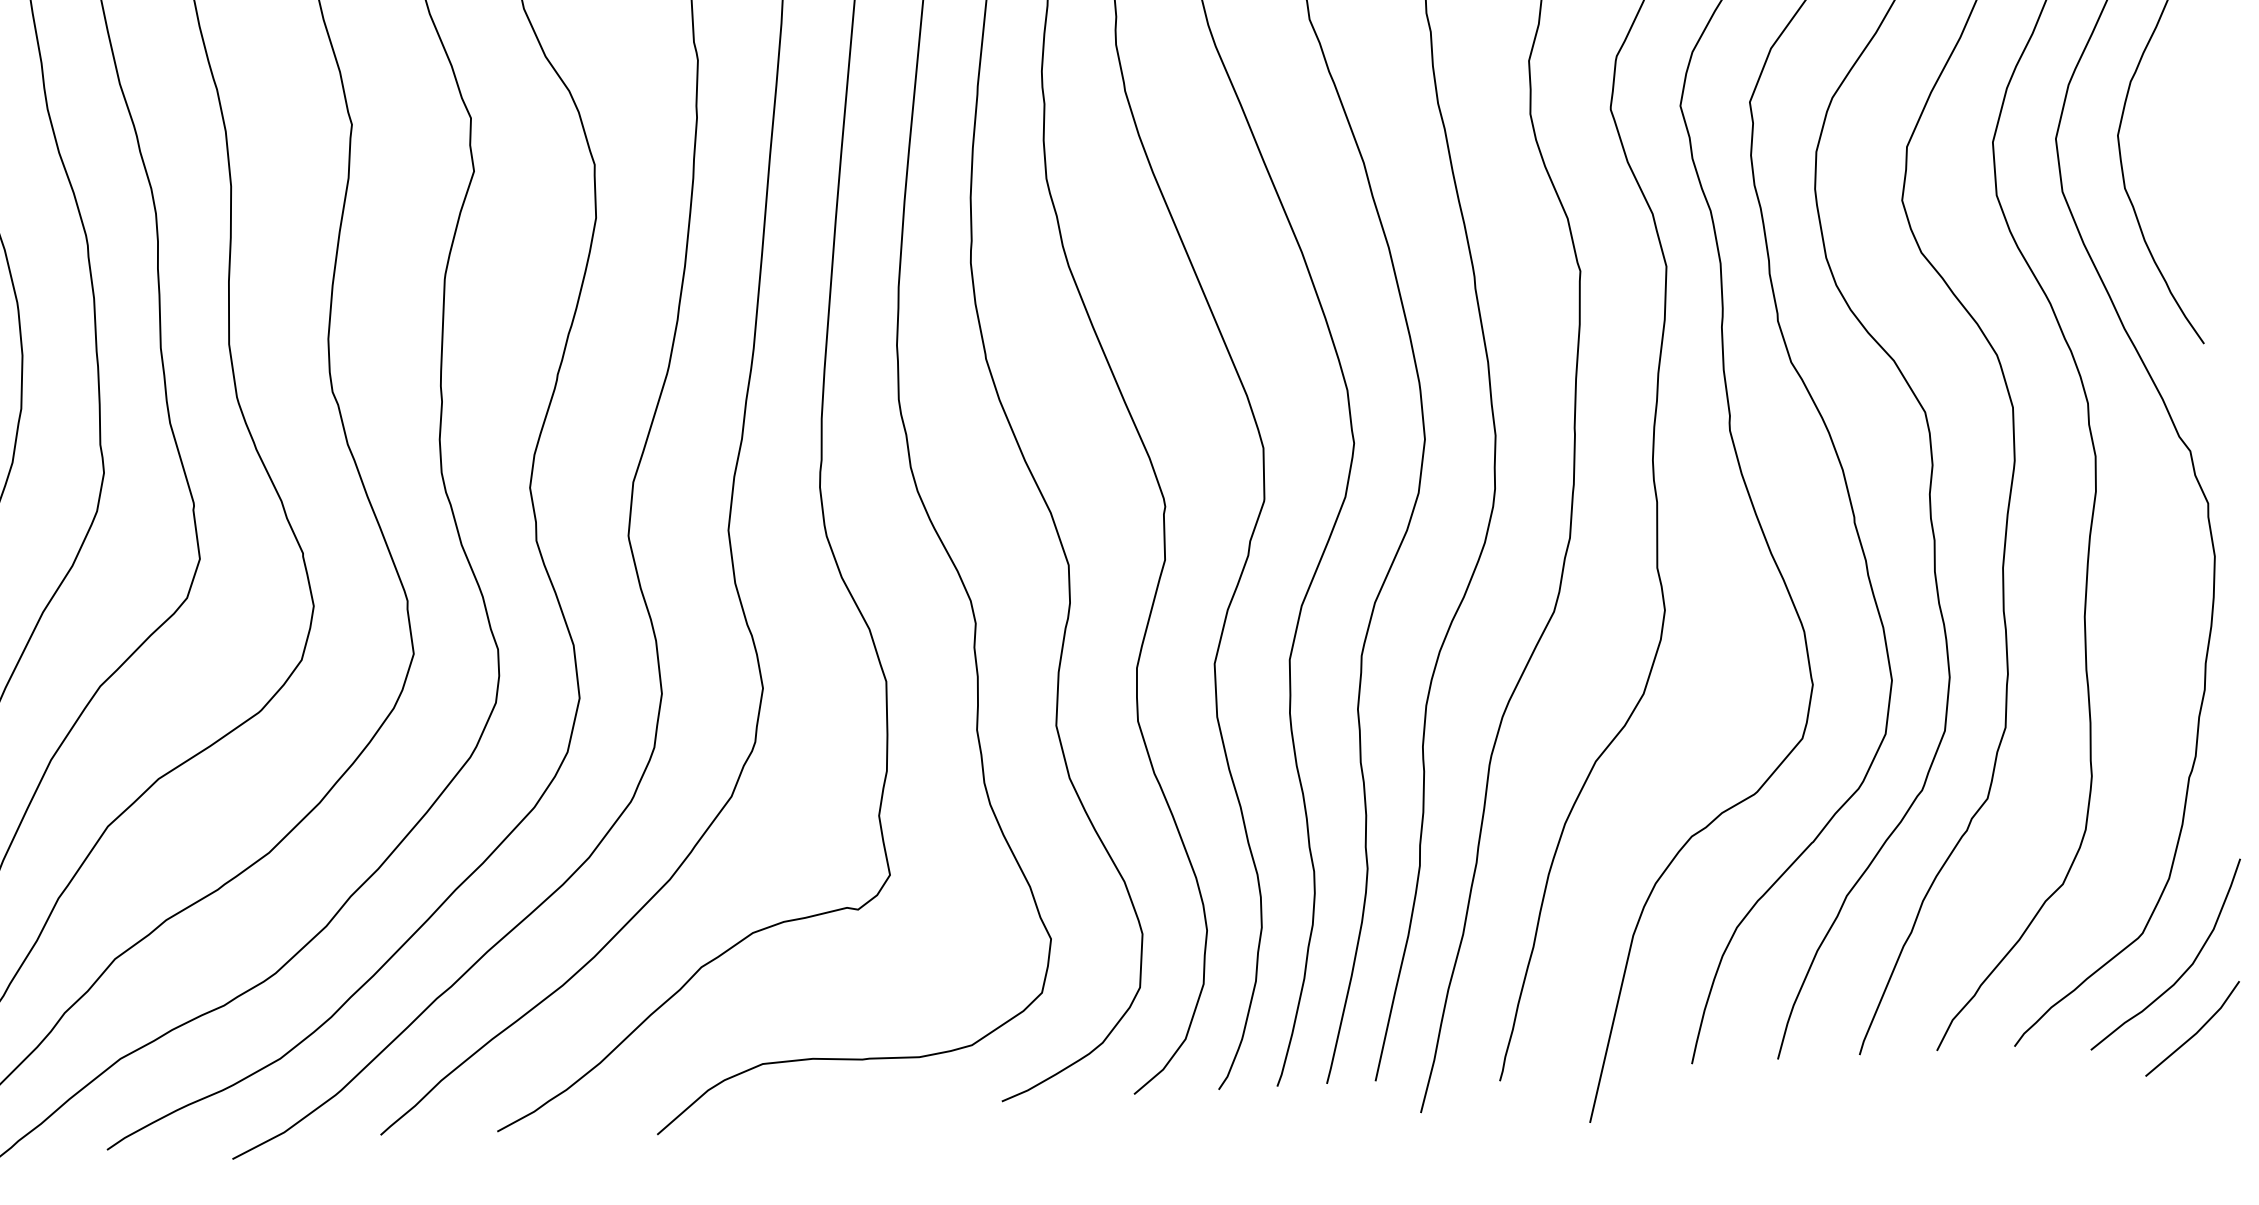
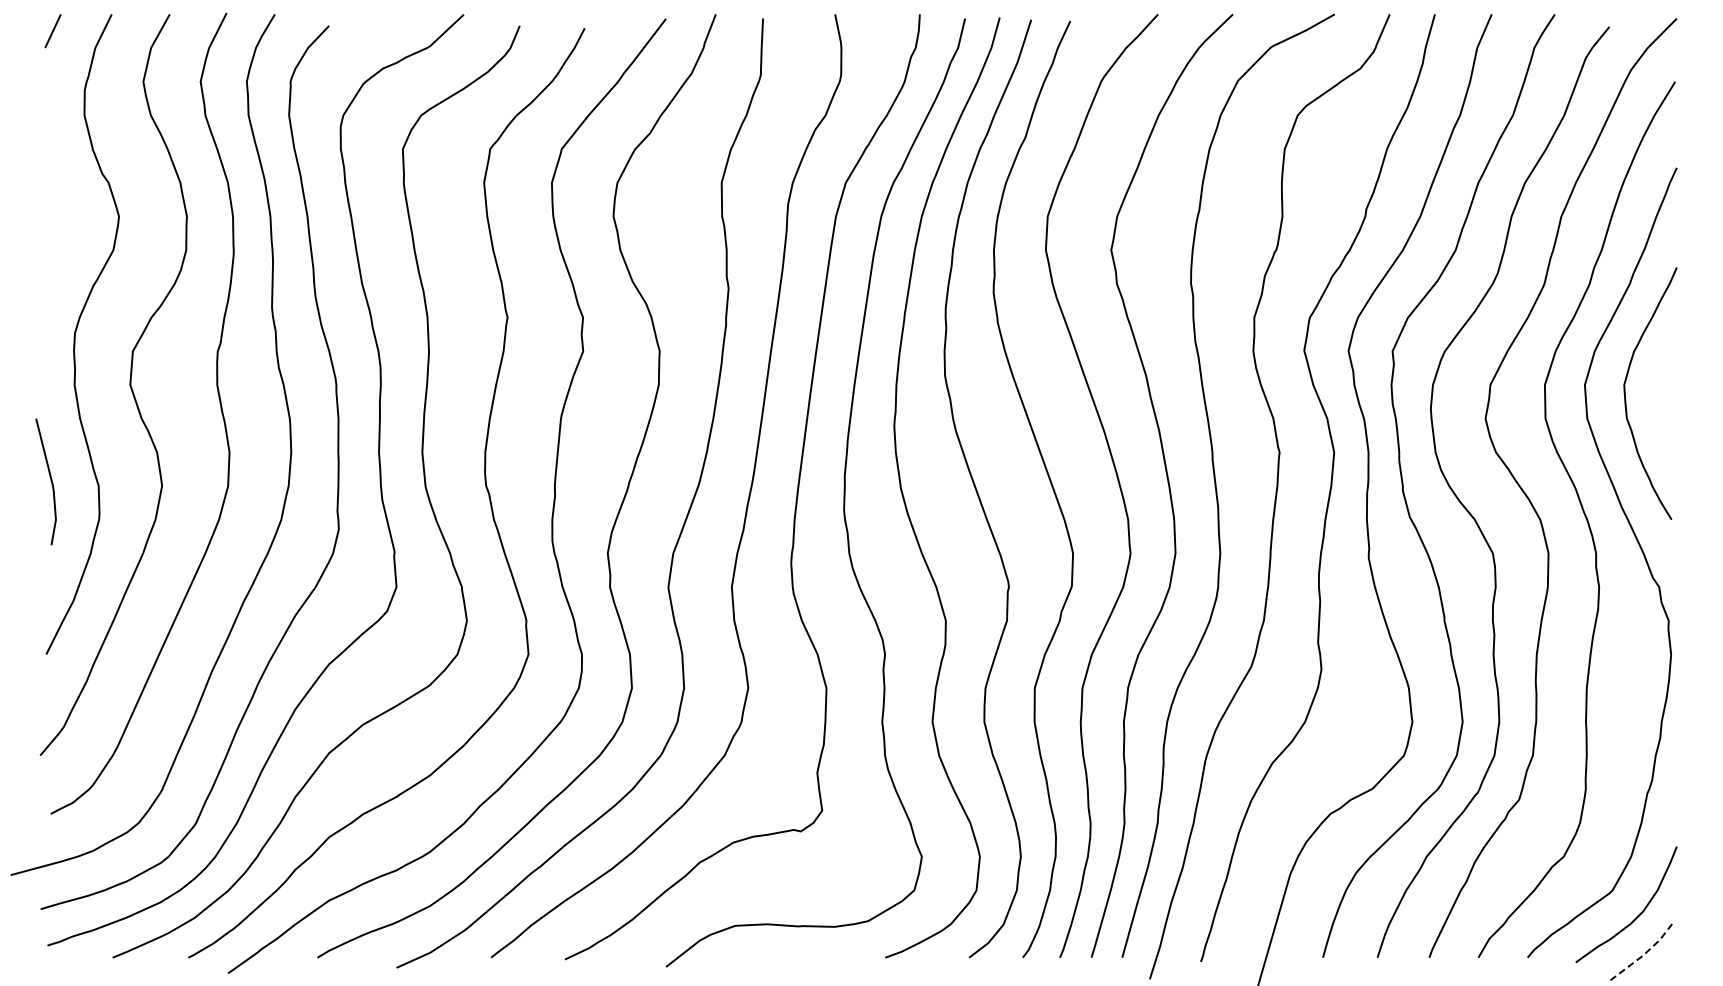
line: (2196, 1033) -> (1643, 955), solid -> dashed

